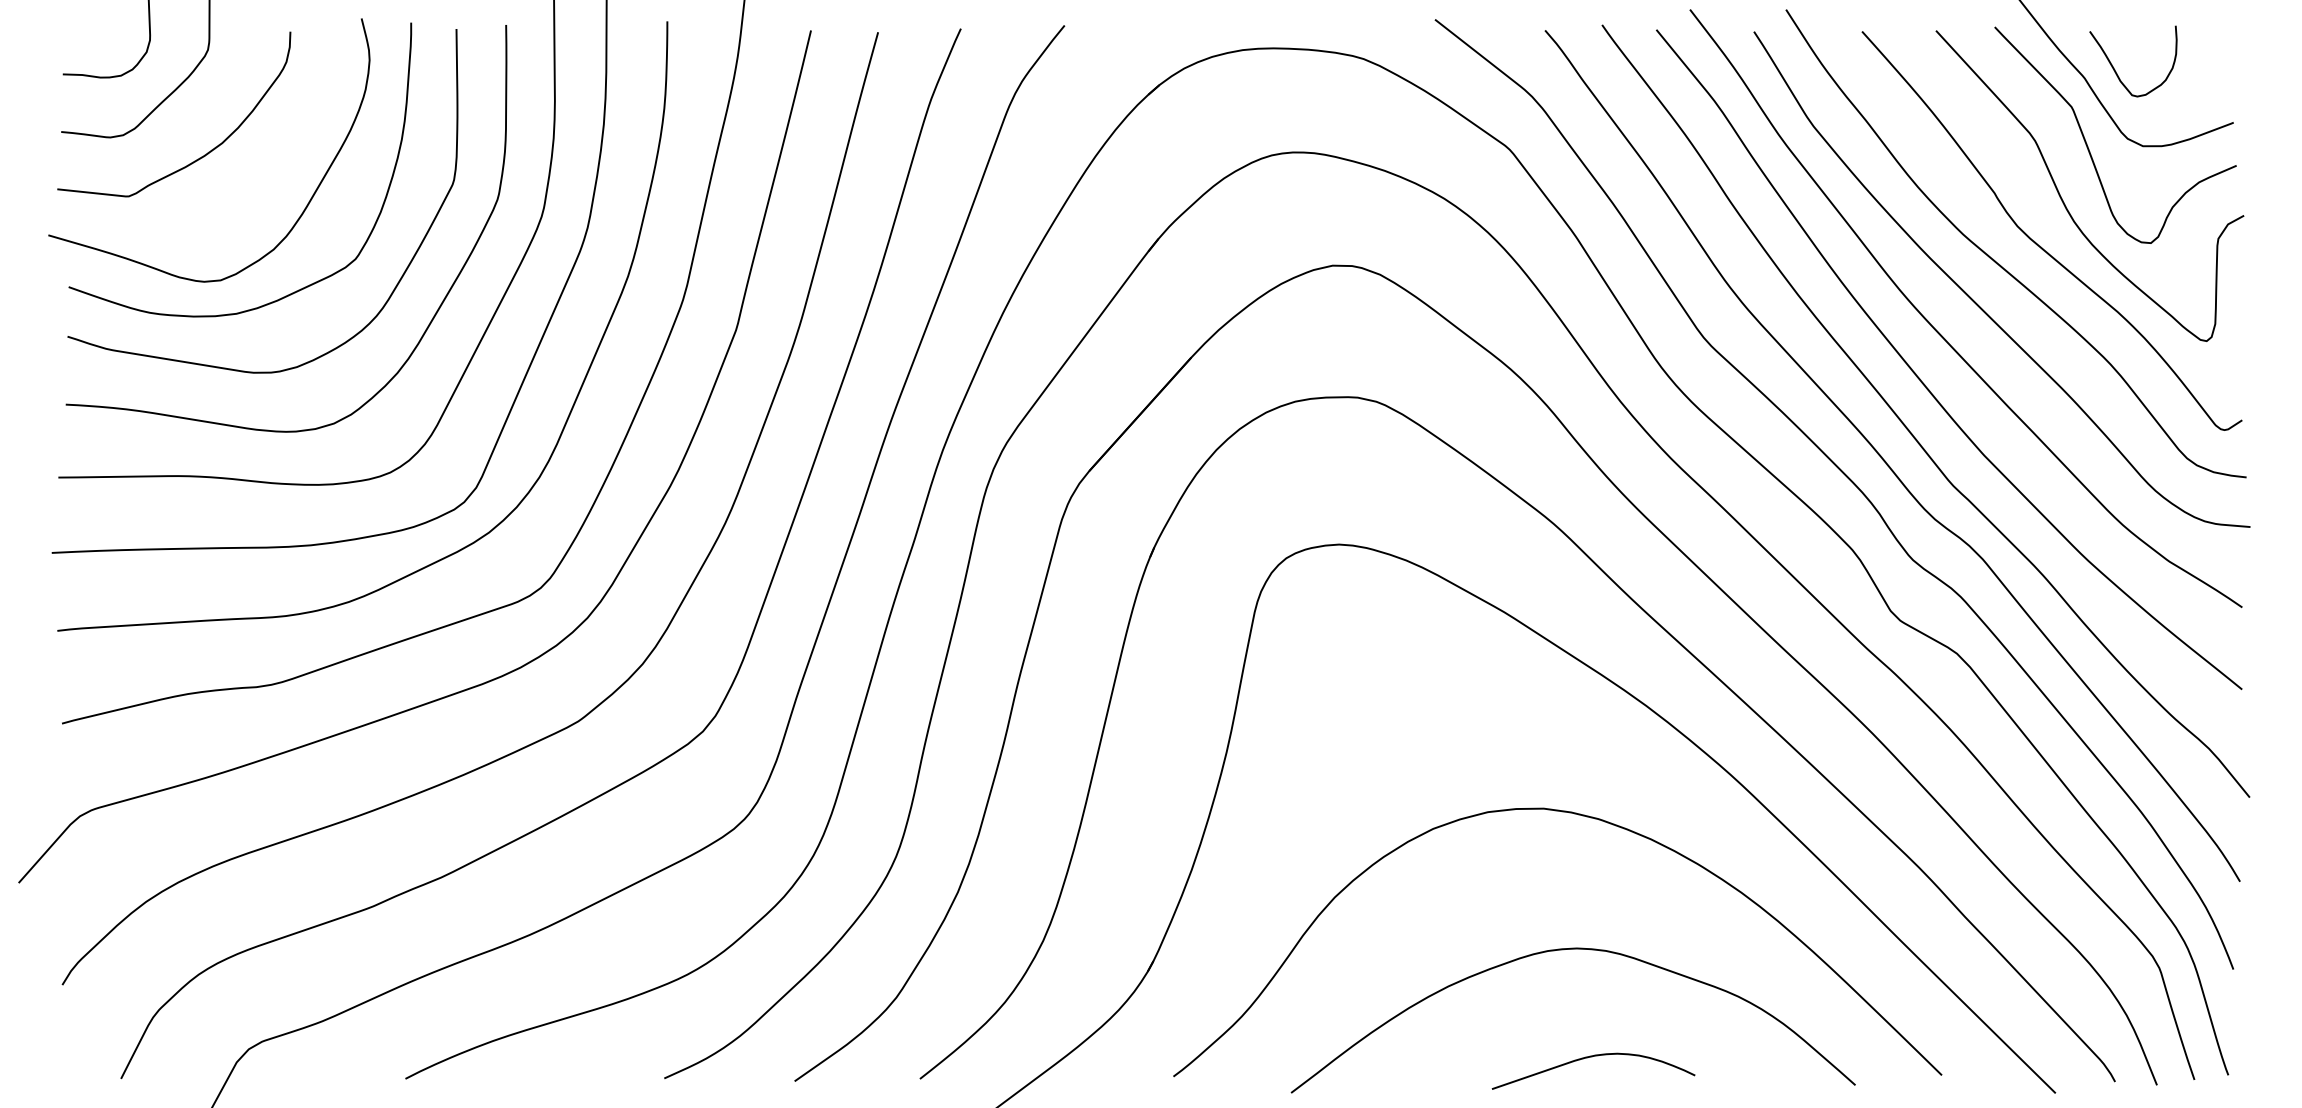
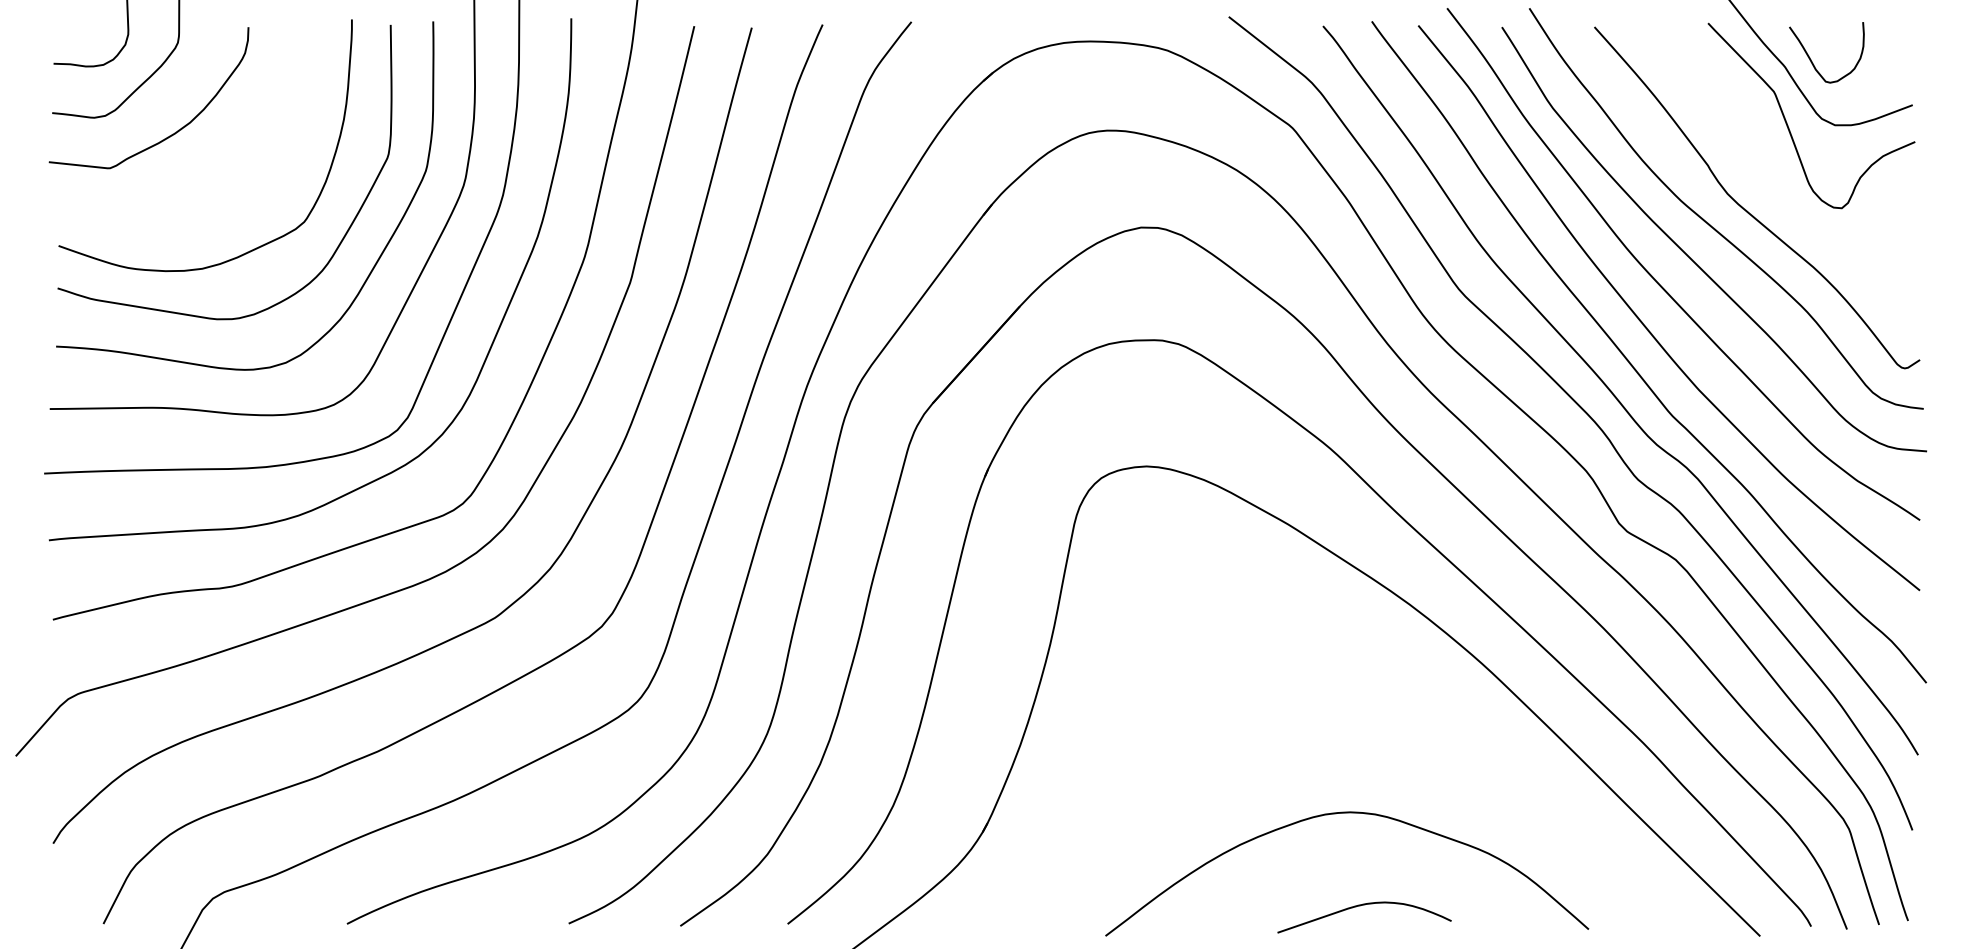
curve: (2062, 198) -> (1766, 170), removed
curve: (305, 206) -> (261, 176), removed
curve: (1590, 818) -> (1361, 701), removed

